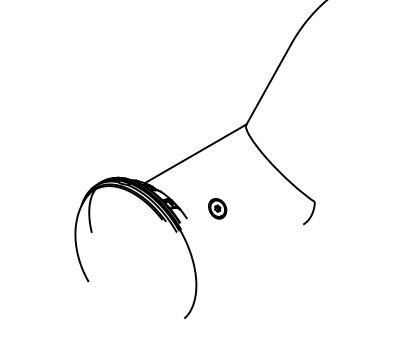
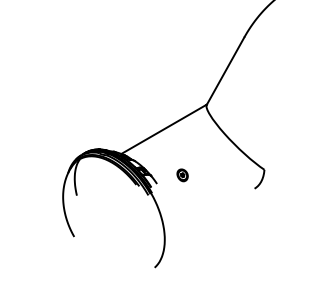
part: (217, 208) -> (182, 175), size x0.71

